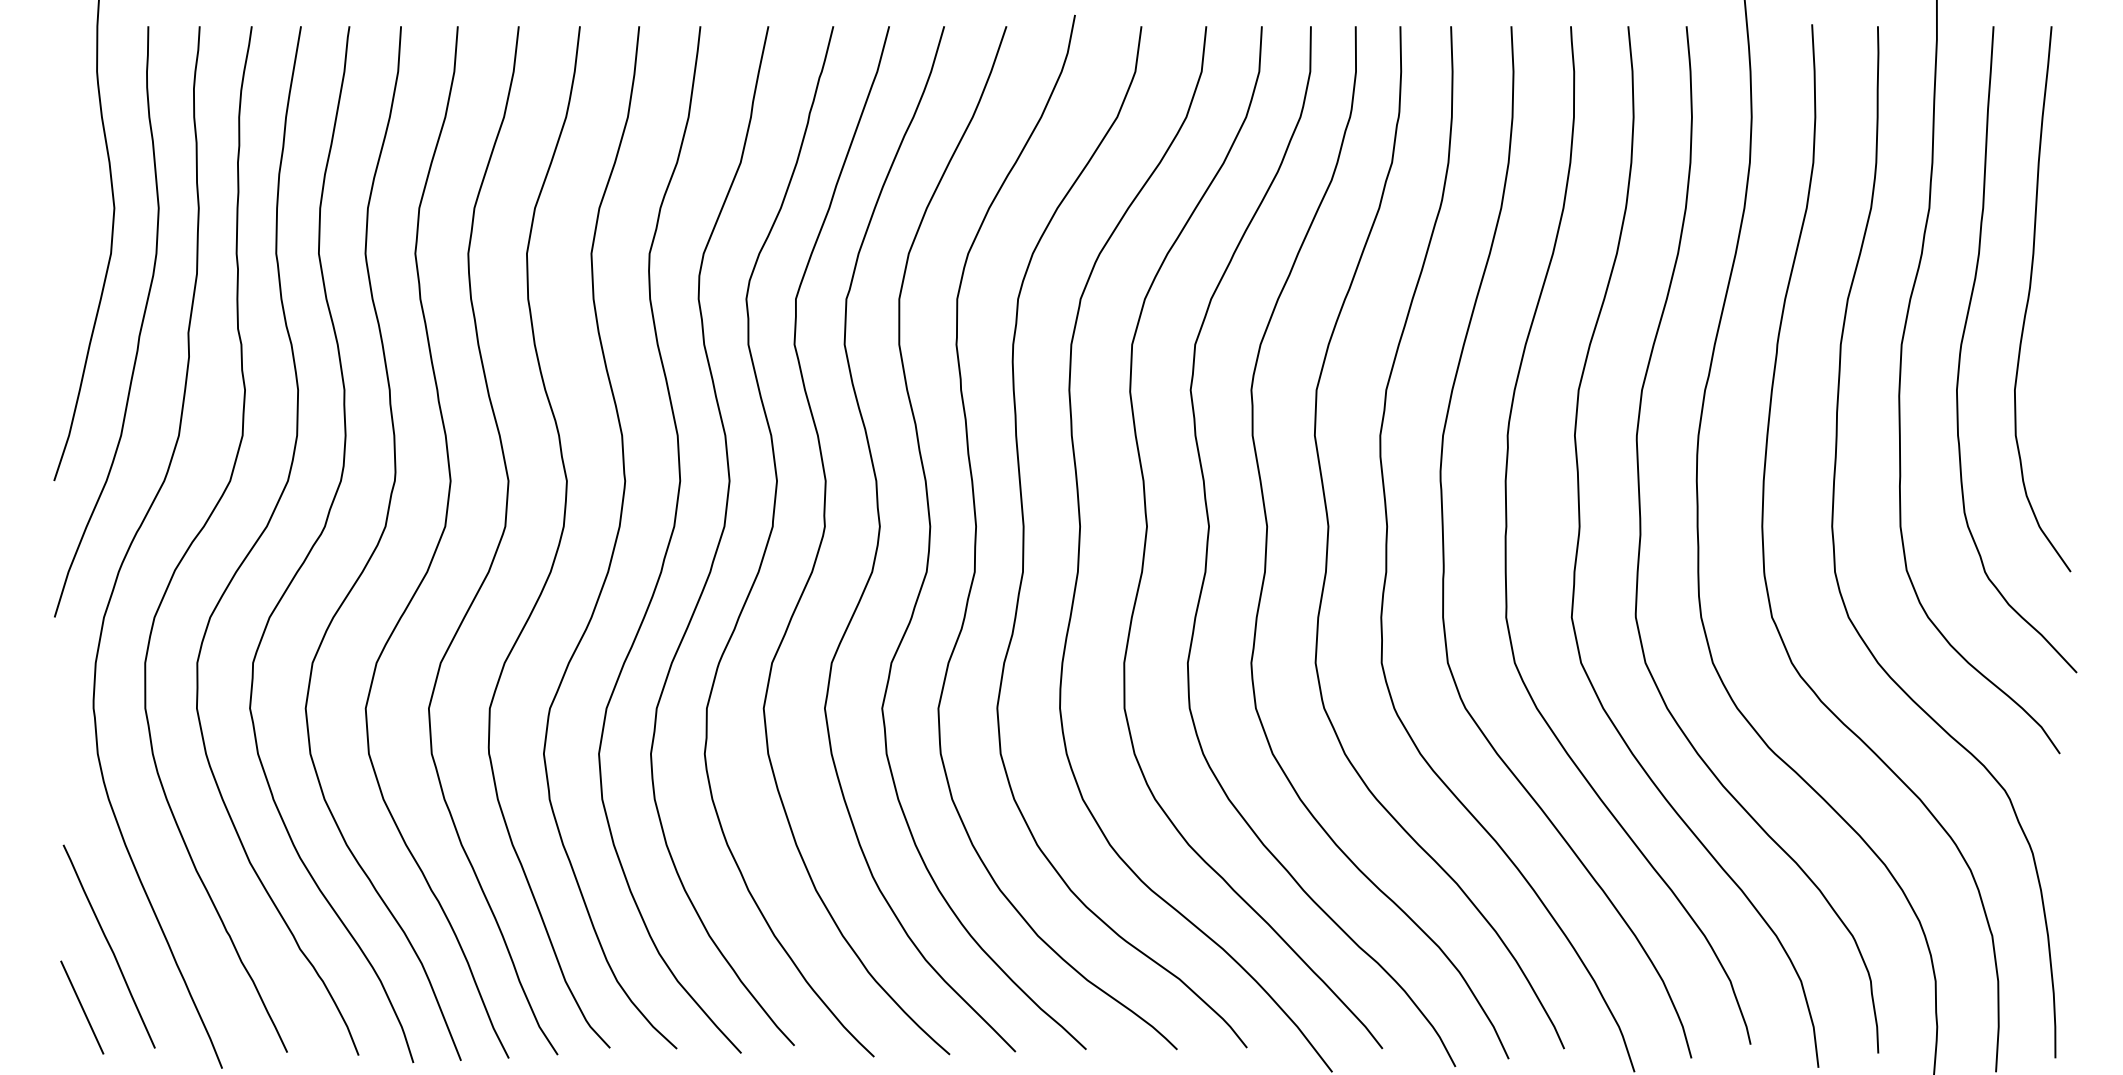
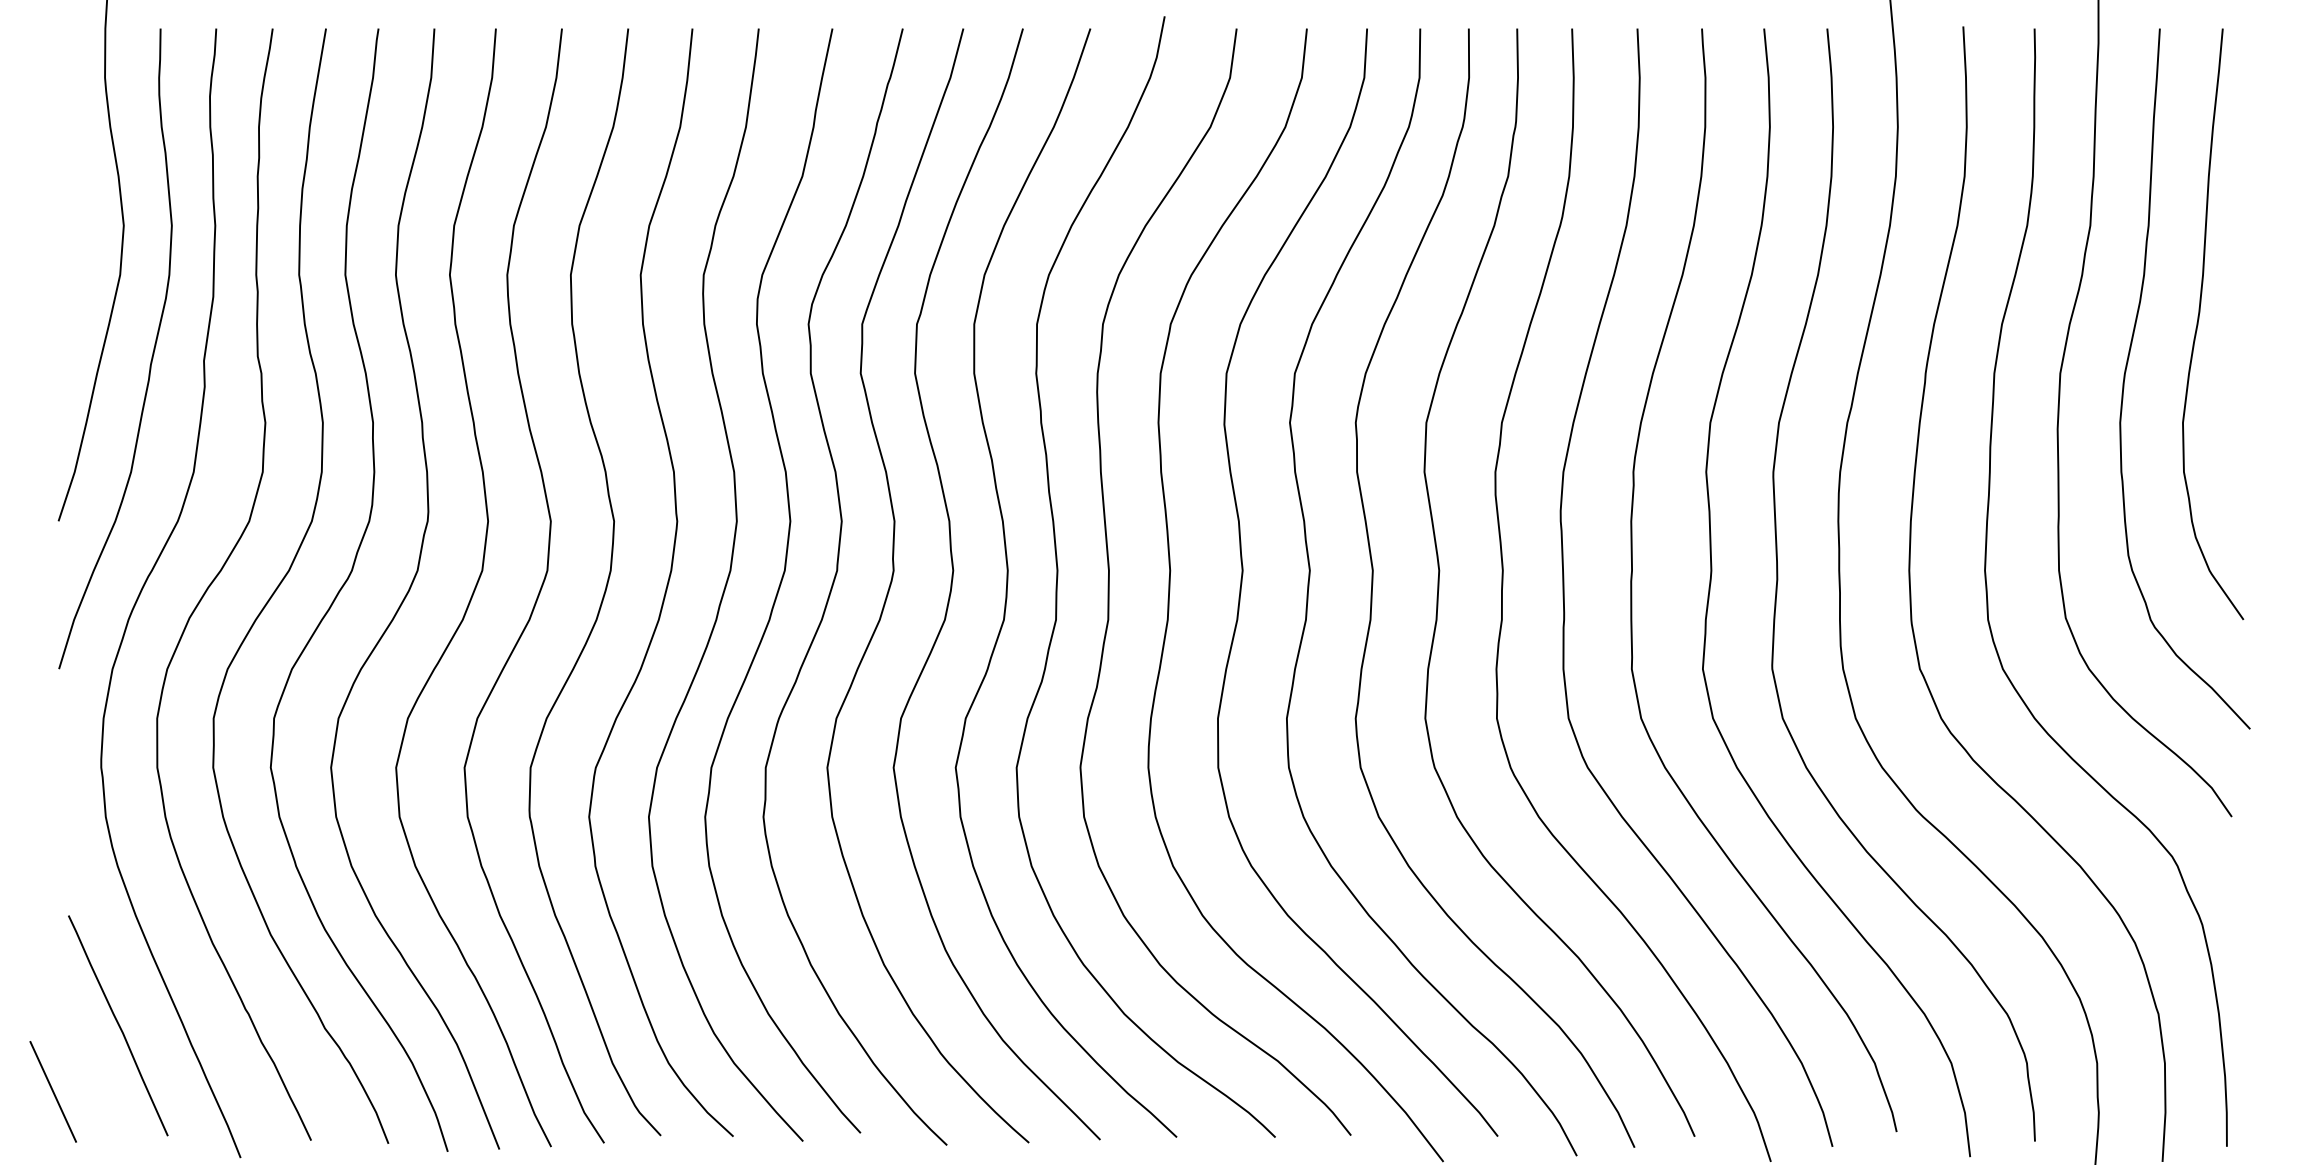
line: (82, 1007) -> (53, 1091), moved

